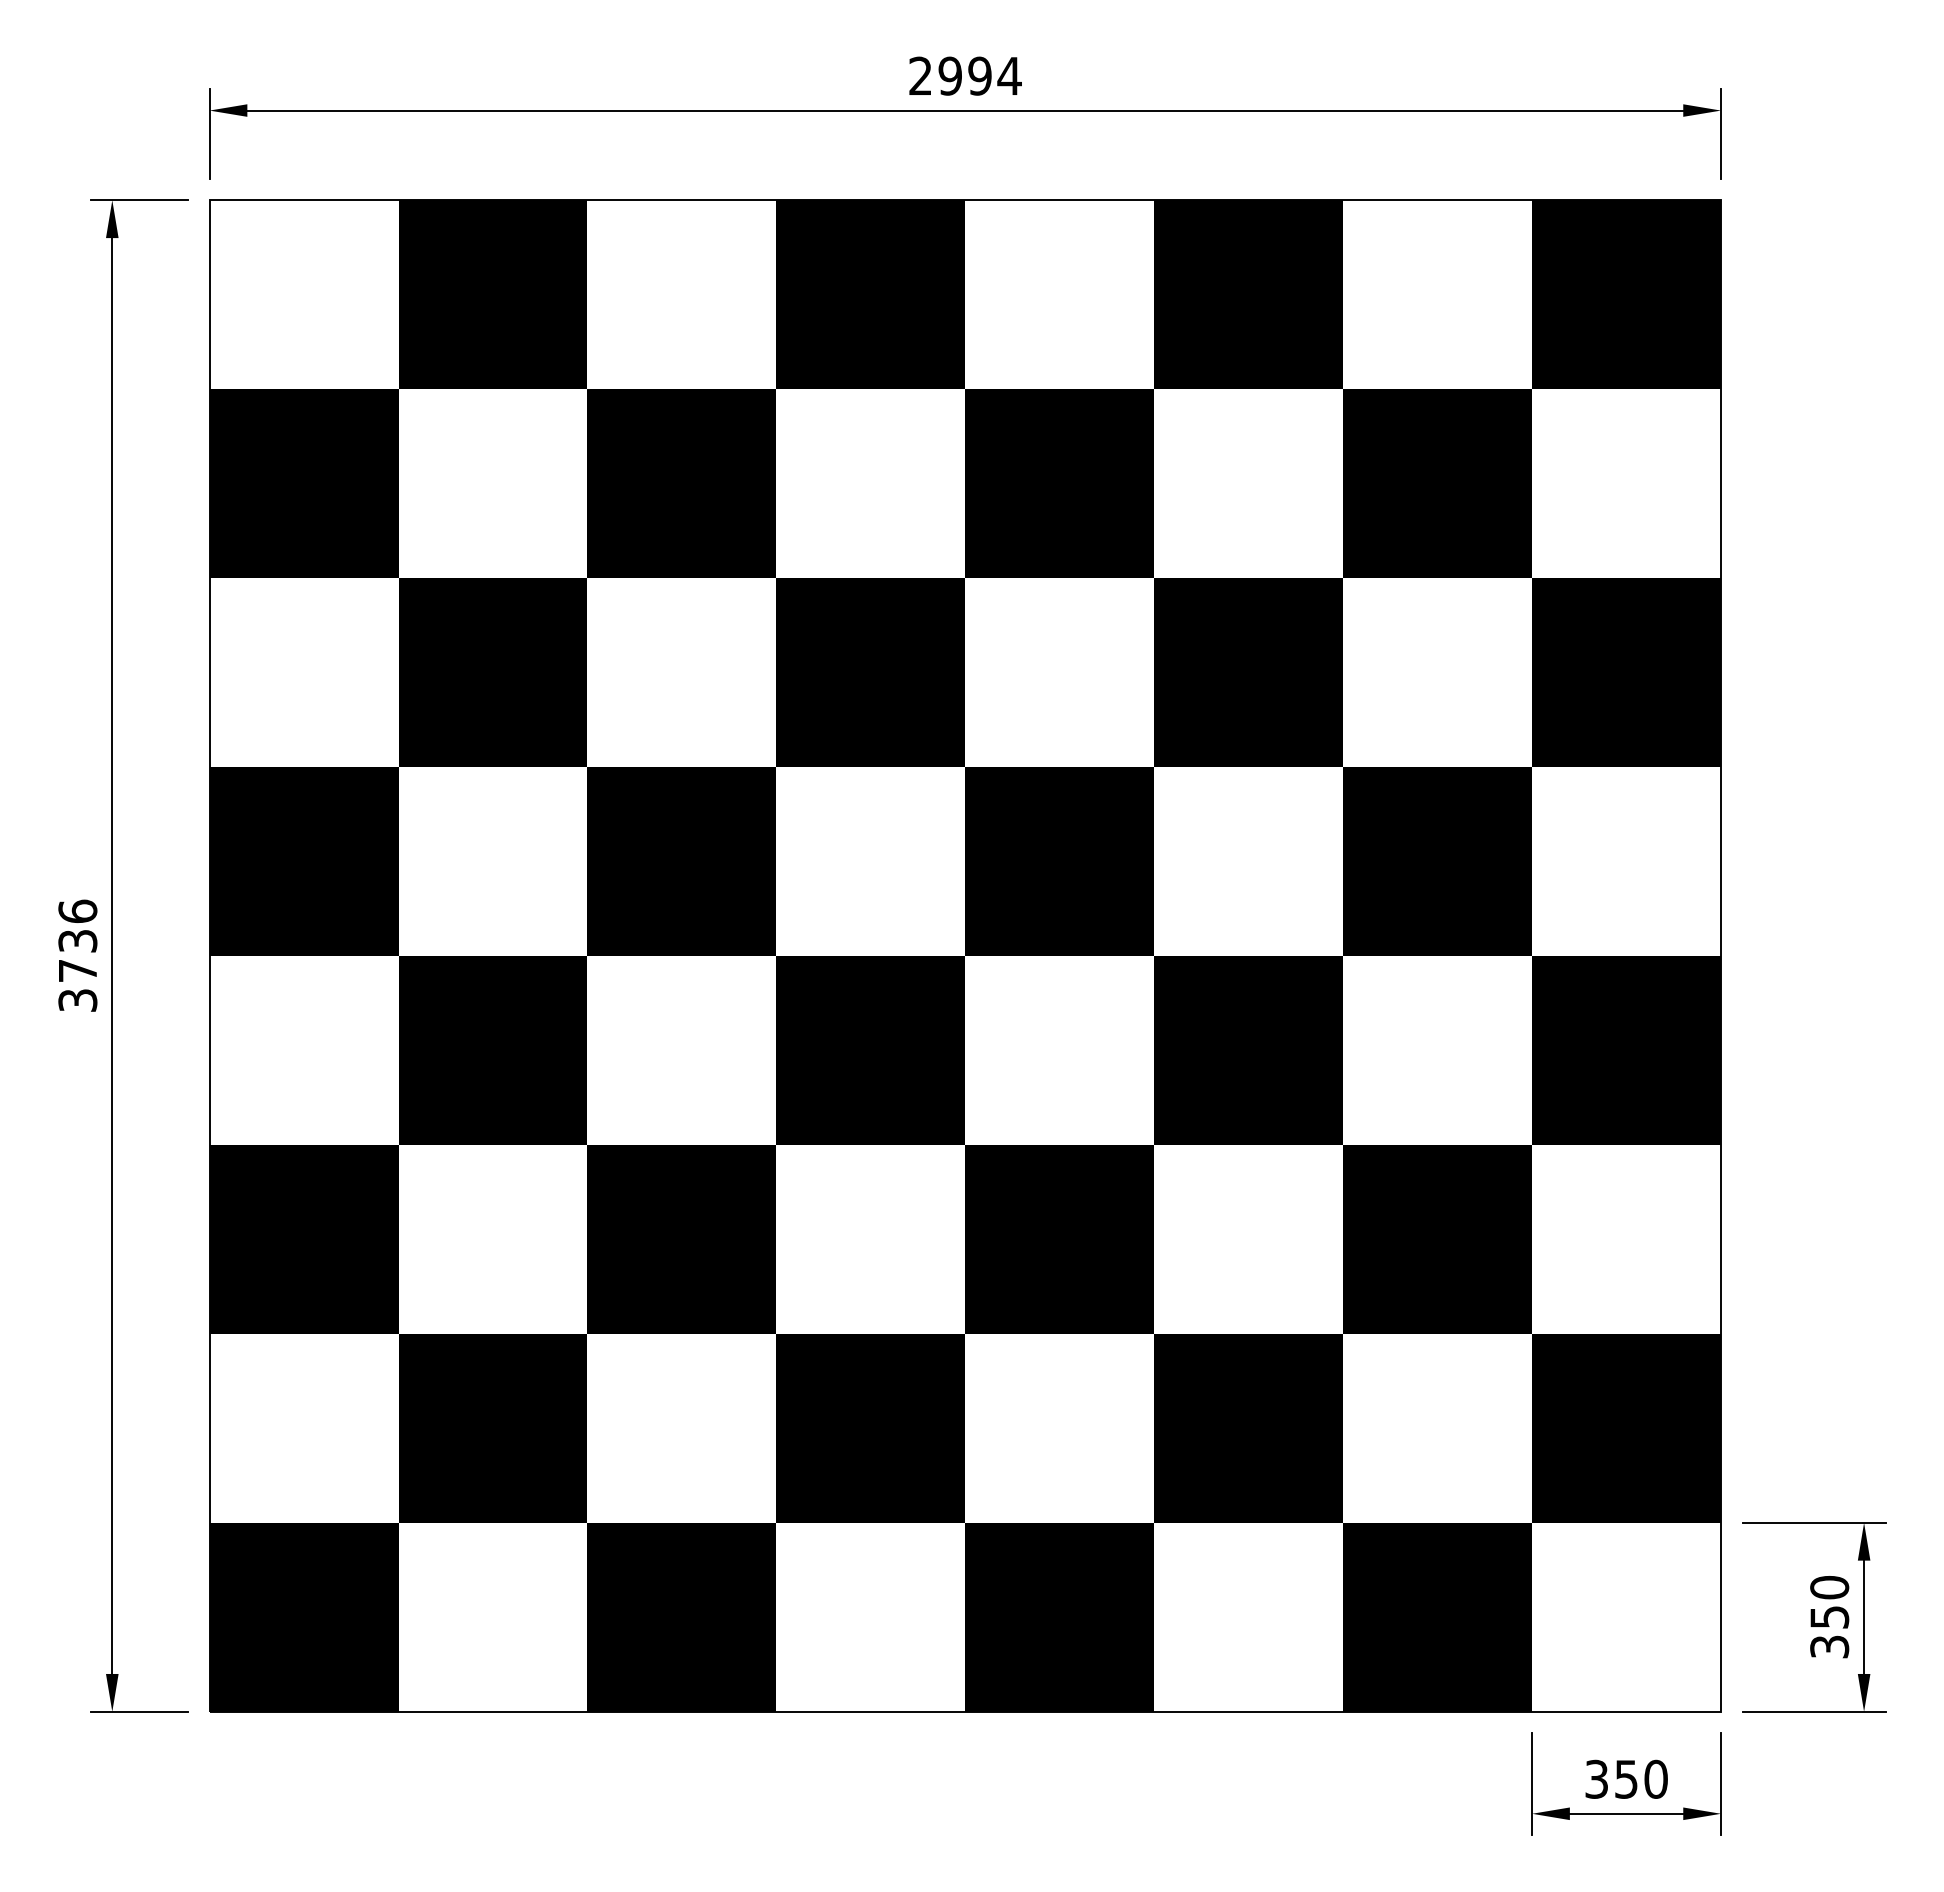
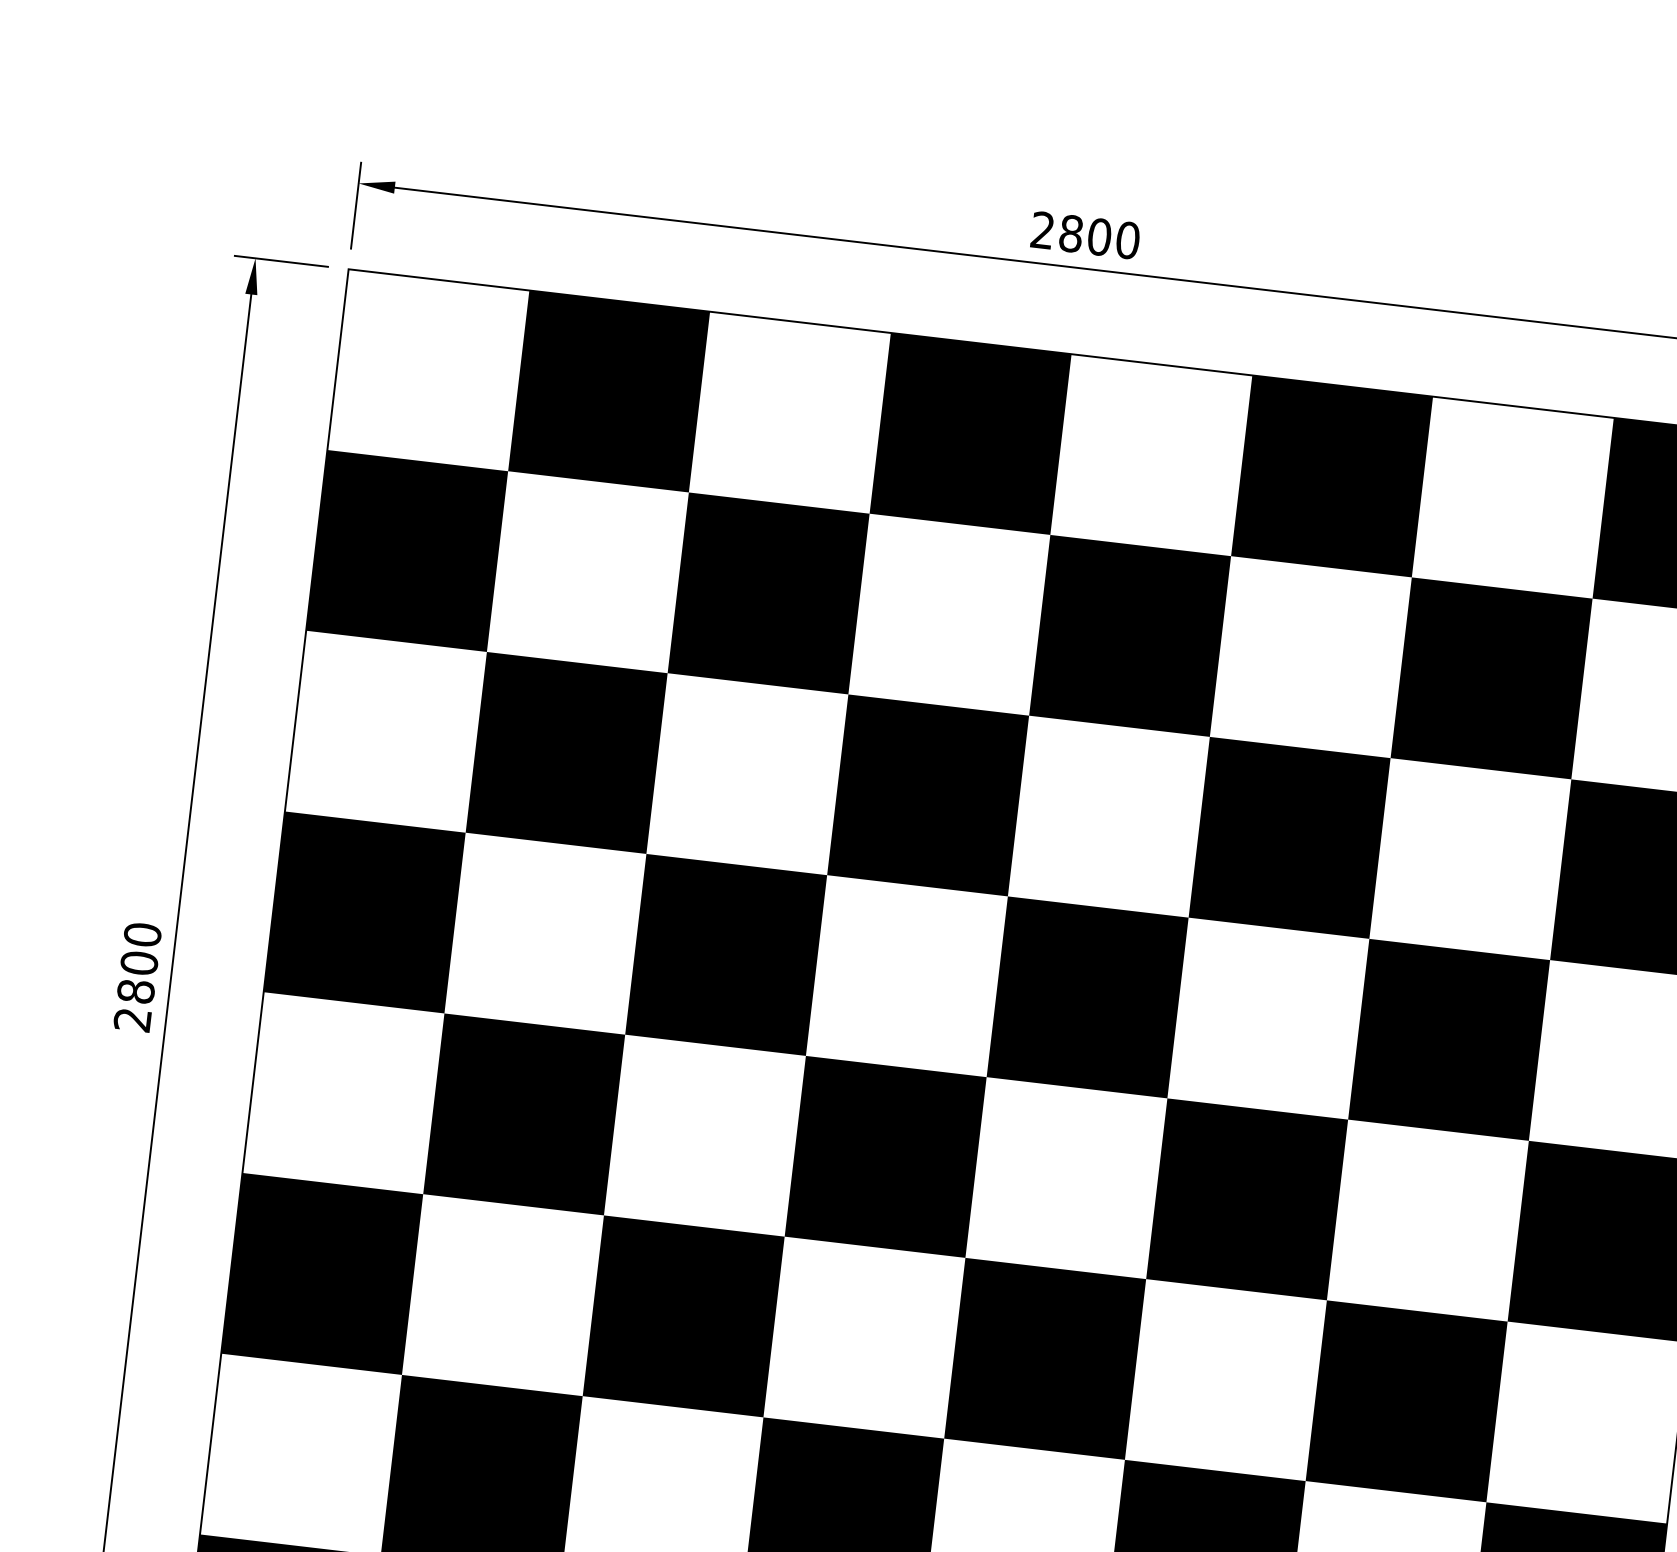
text: (979, 75) -> (1099, 236), 2994 -> 2800
text: (77, 955) -> (137, 976), 3736 -> 2800

